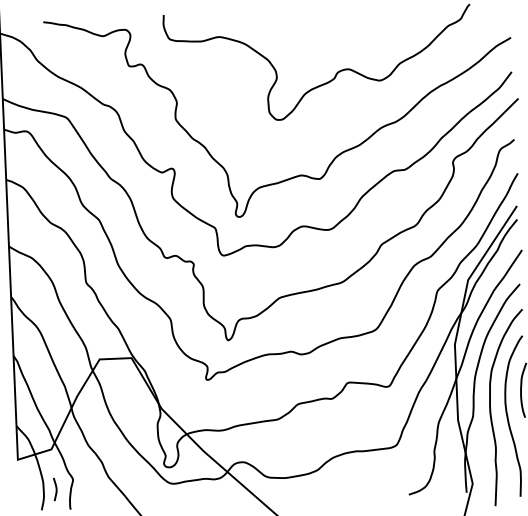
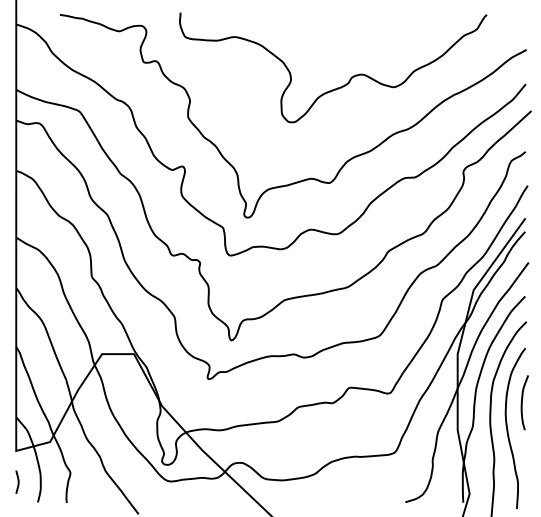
curve: (55, 488) -> (17, 481), moved

